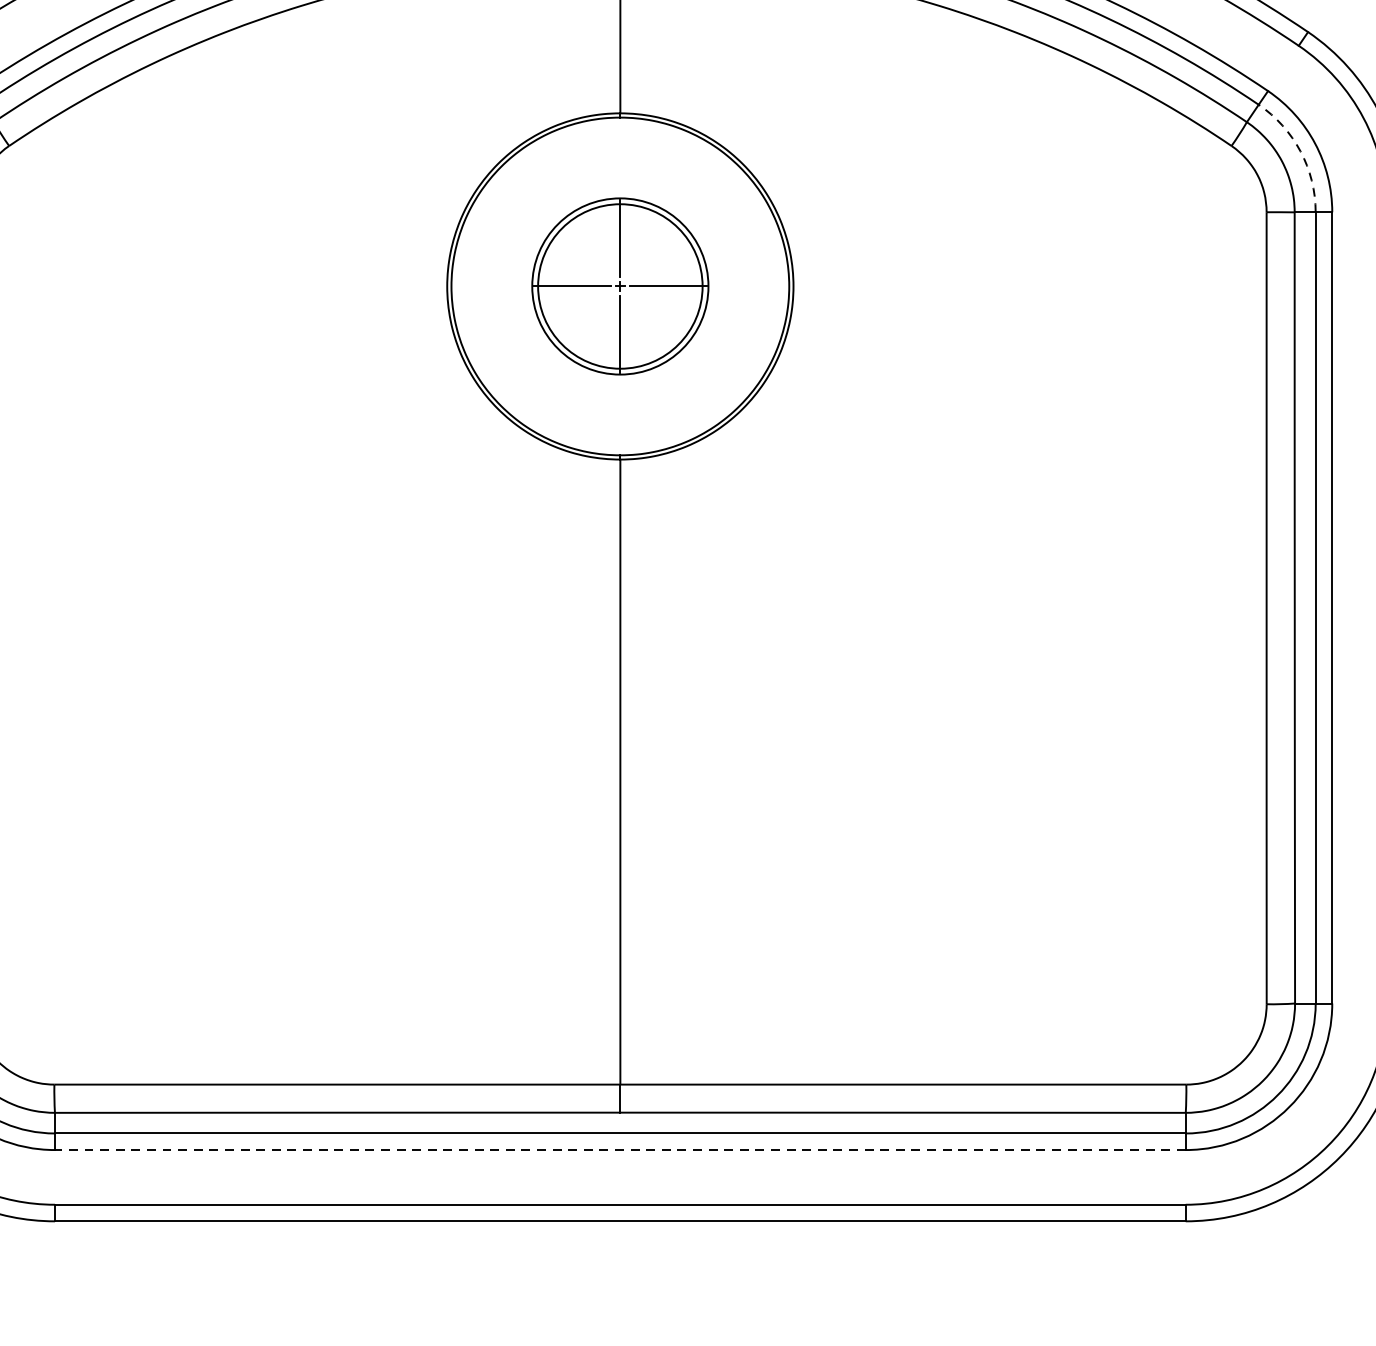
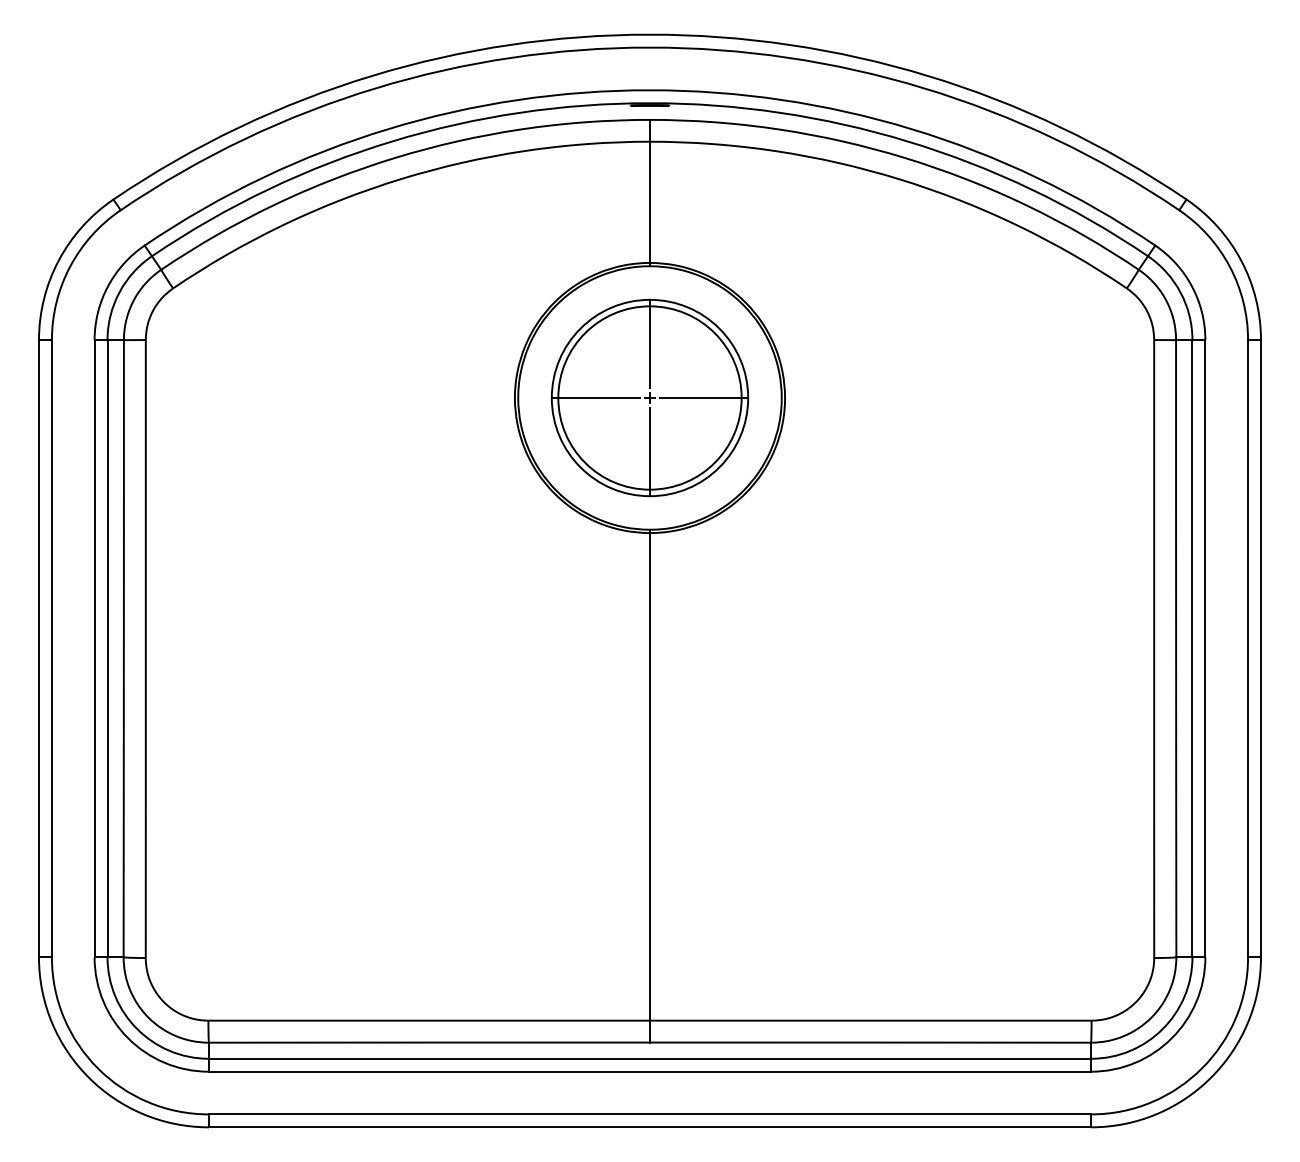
arc: (1300, 151) -> (1180, 292), dashed -> solid
part: (619, 285) -> (649, 397), size x1.43
line: (619, 1149) -> (649, 1071), dashed -> solid

